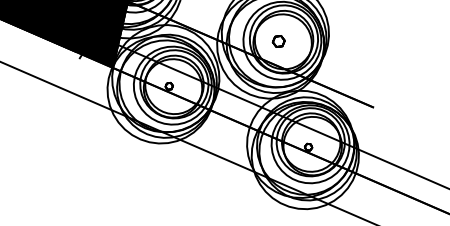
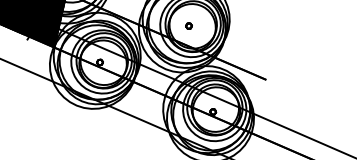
part: (278, 41) -> (188, 26), size x0.62

